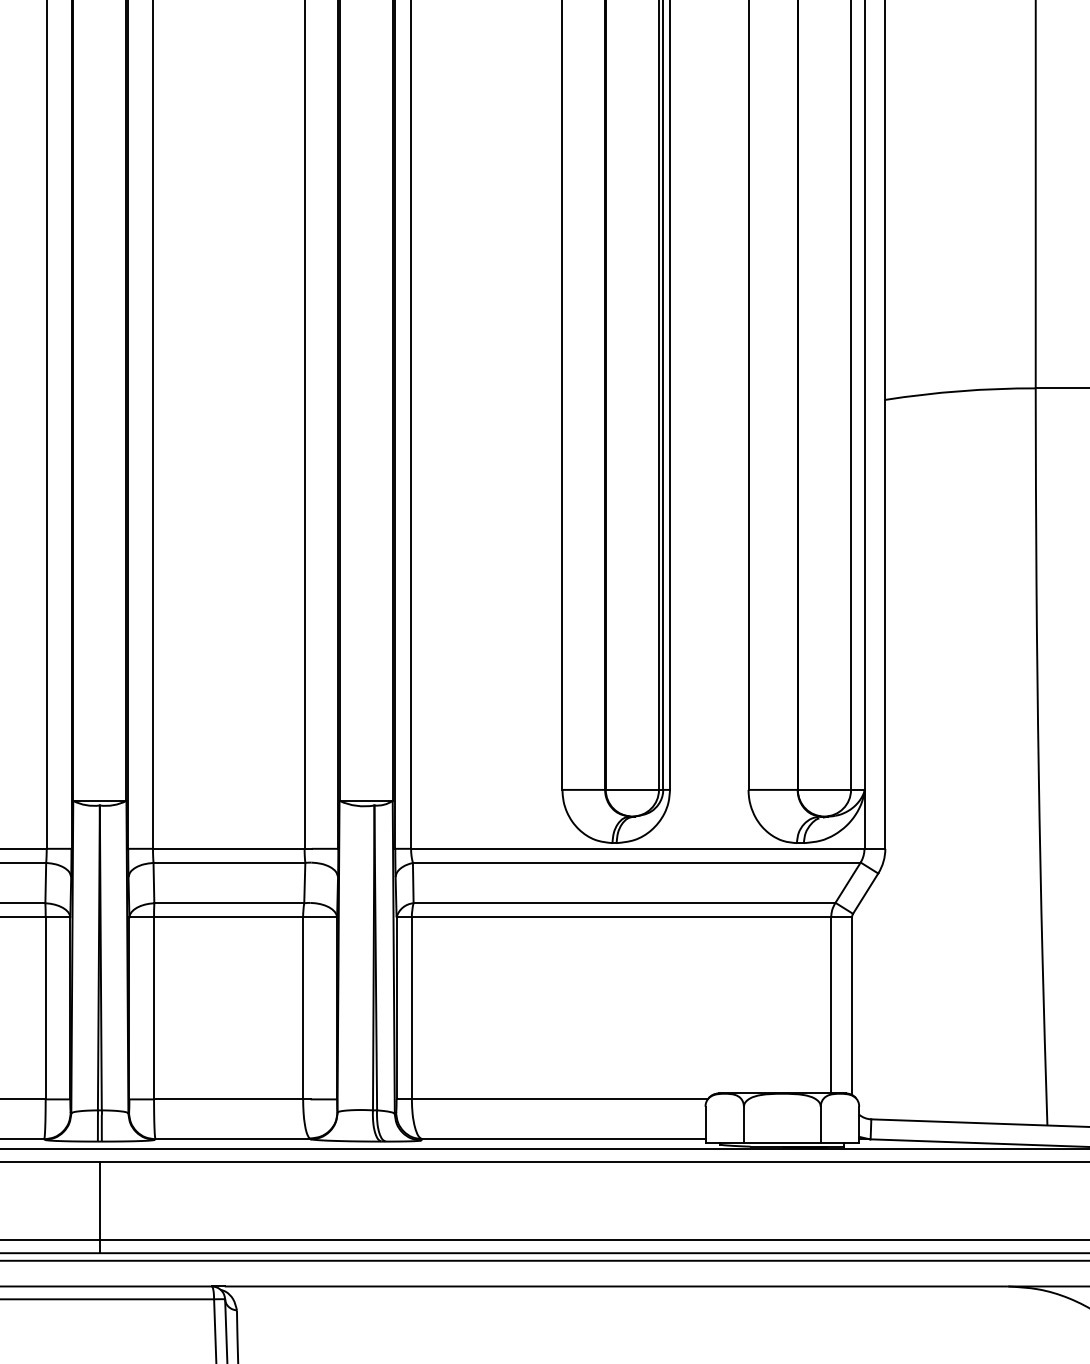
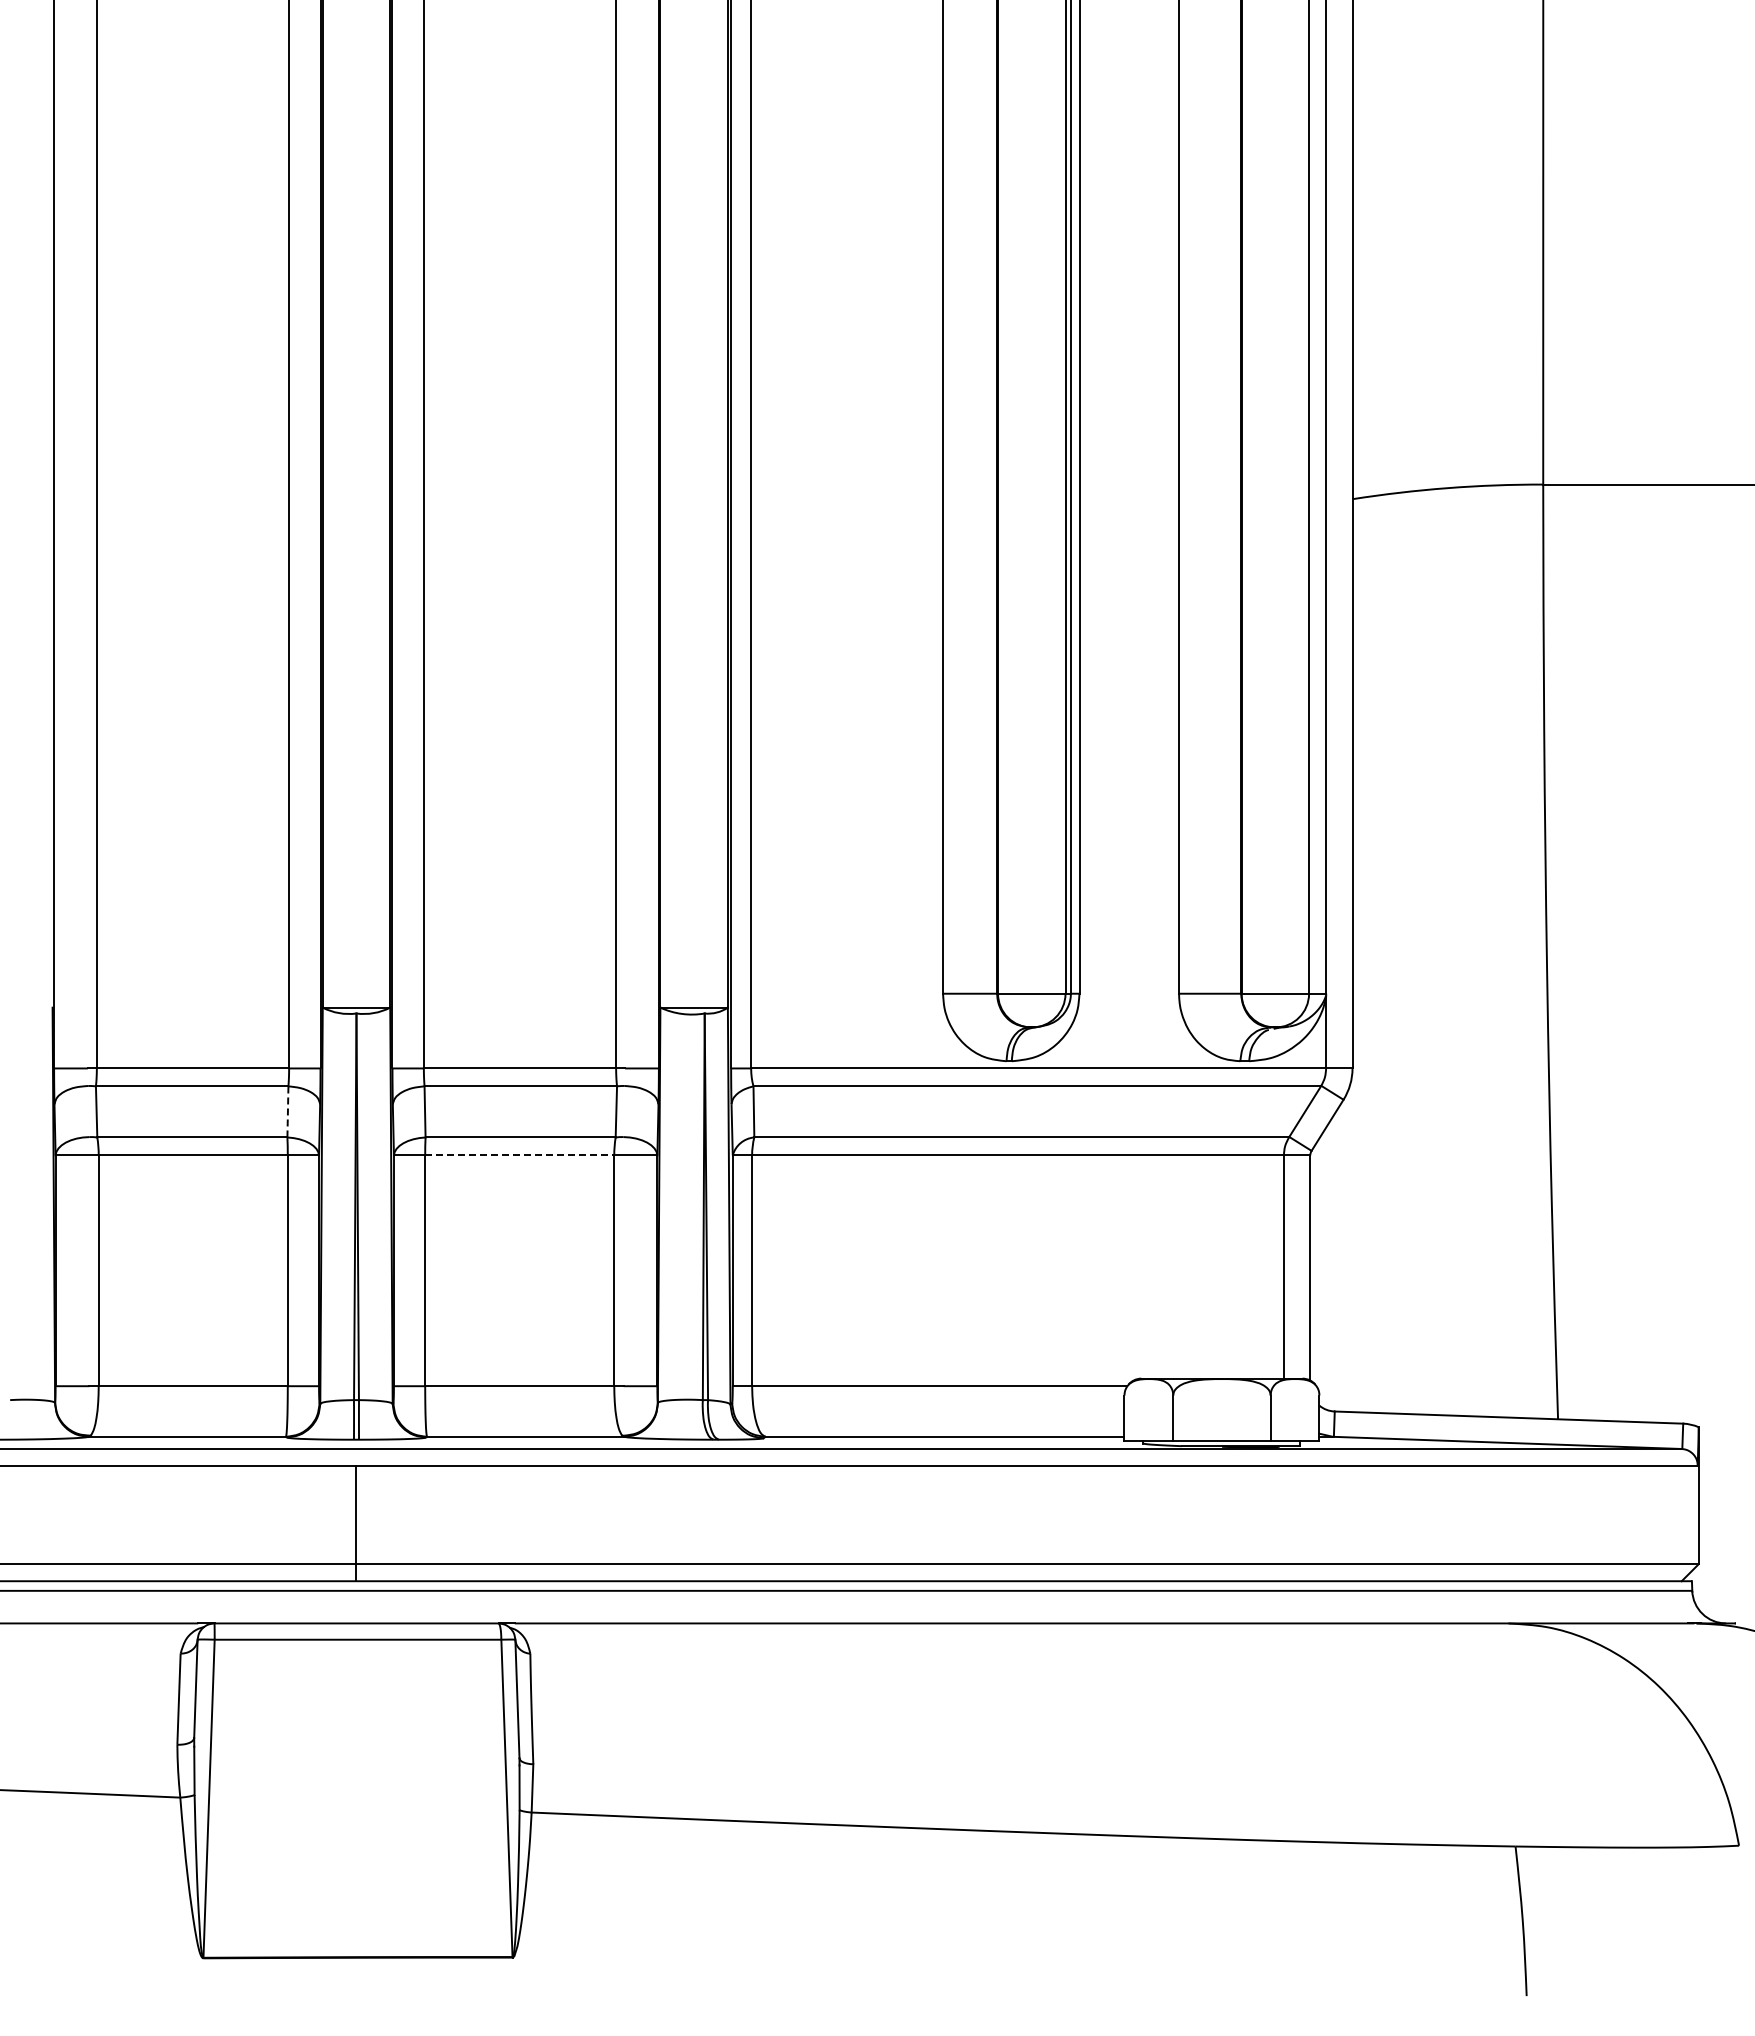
line: (45, 882) -> (287, 1111), solid -> dashed
line: (228, 917) -> (519, 1155), solid -> dashed

